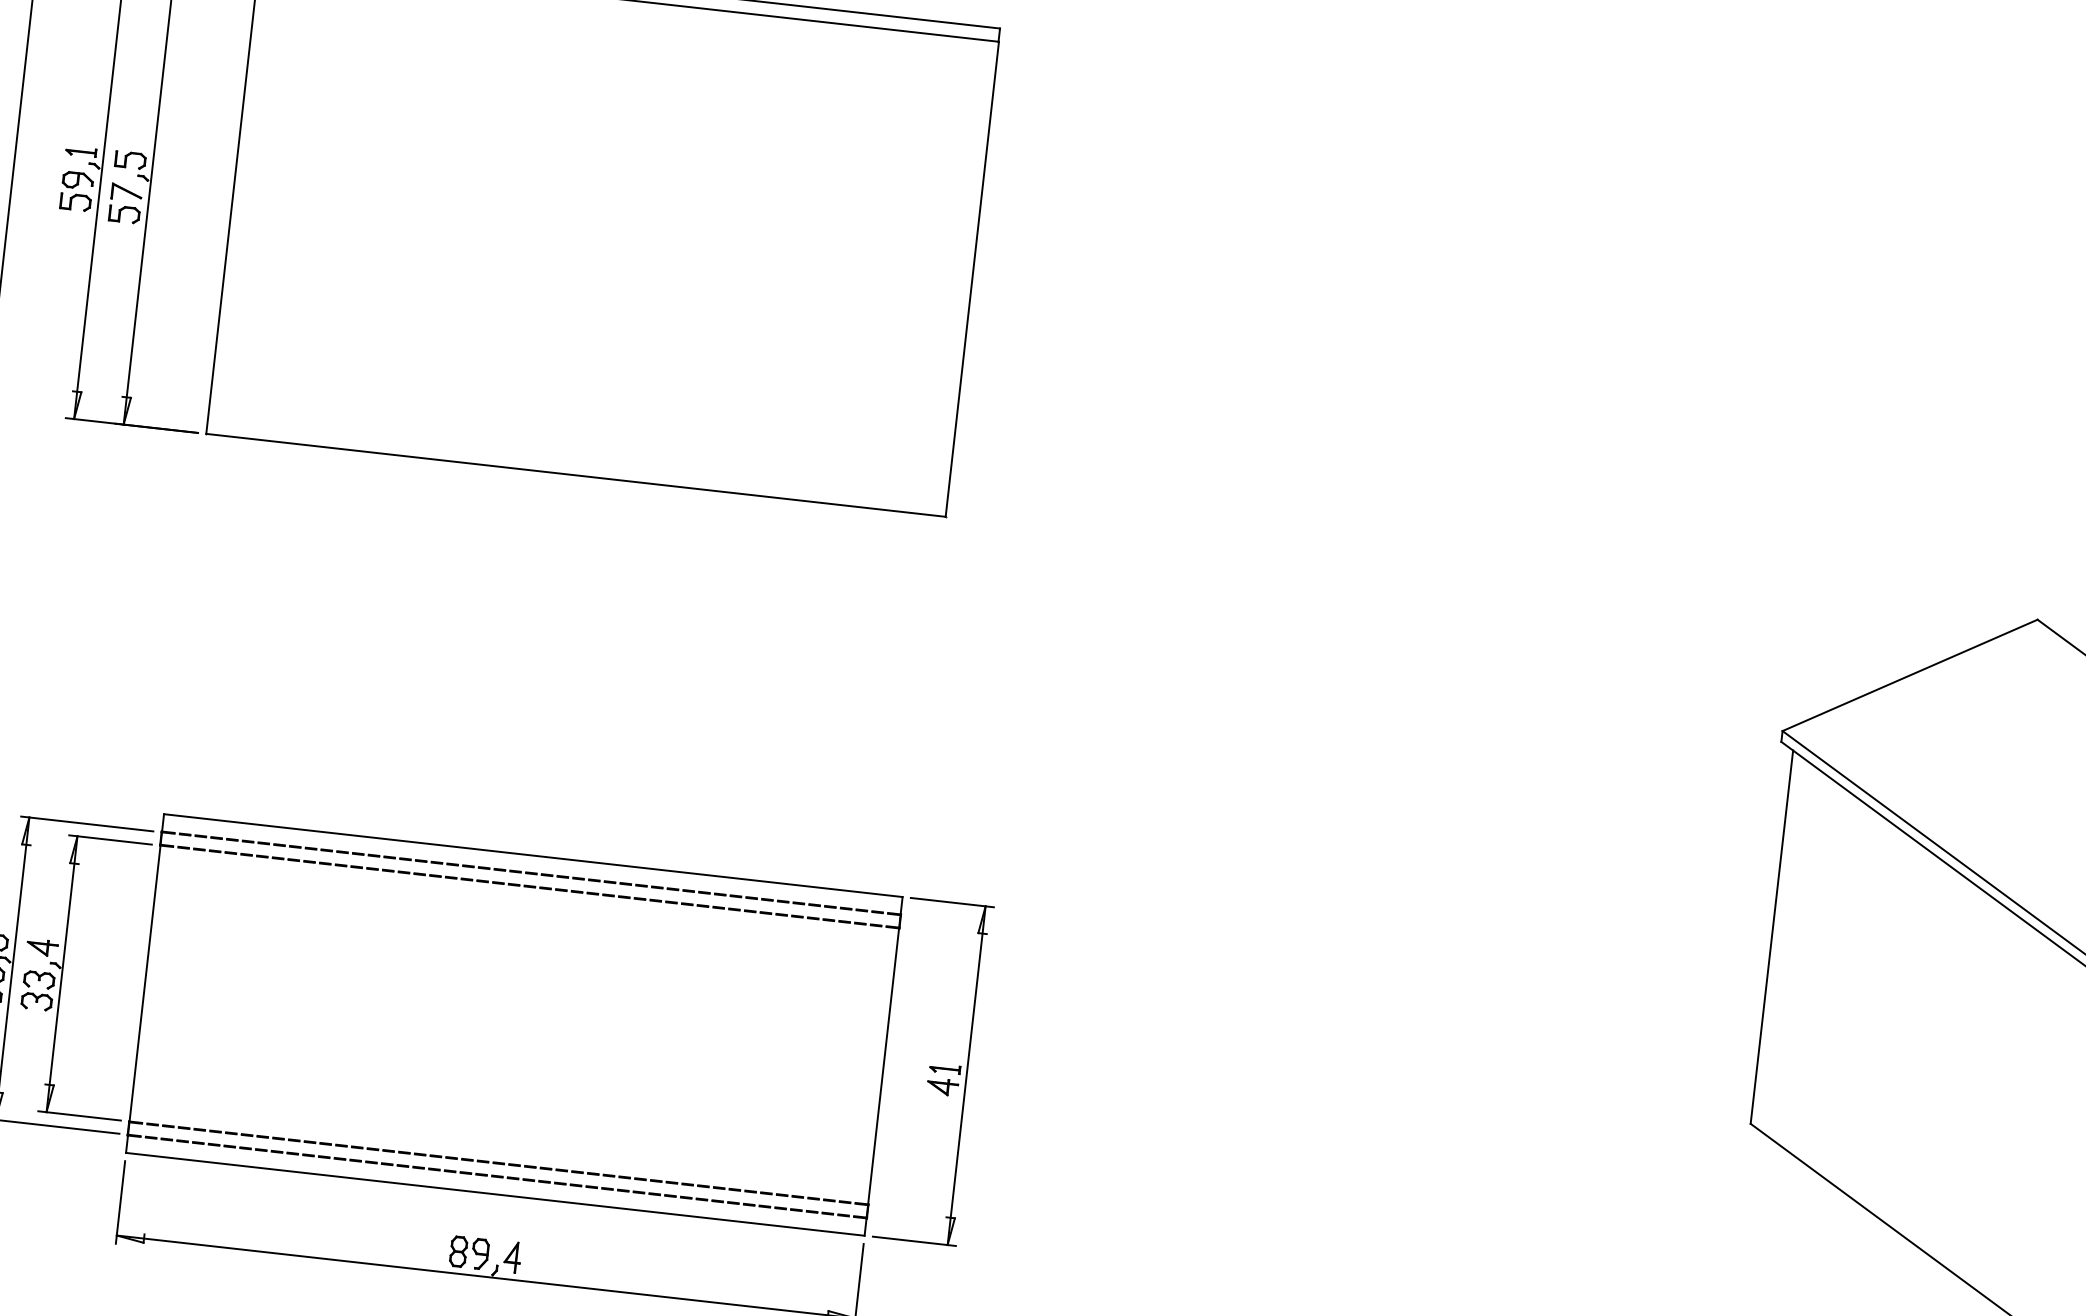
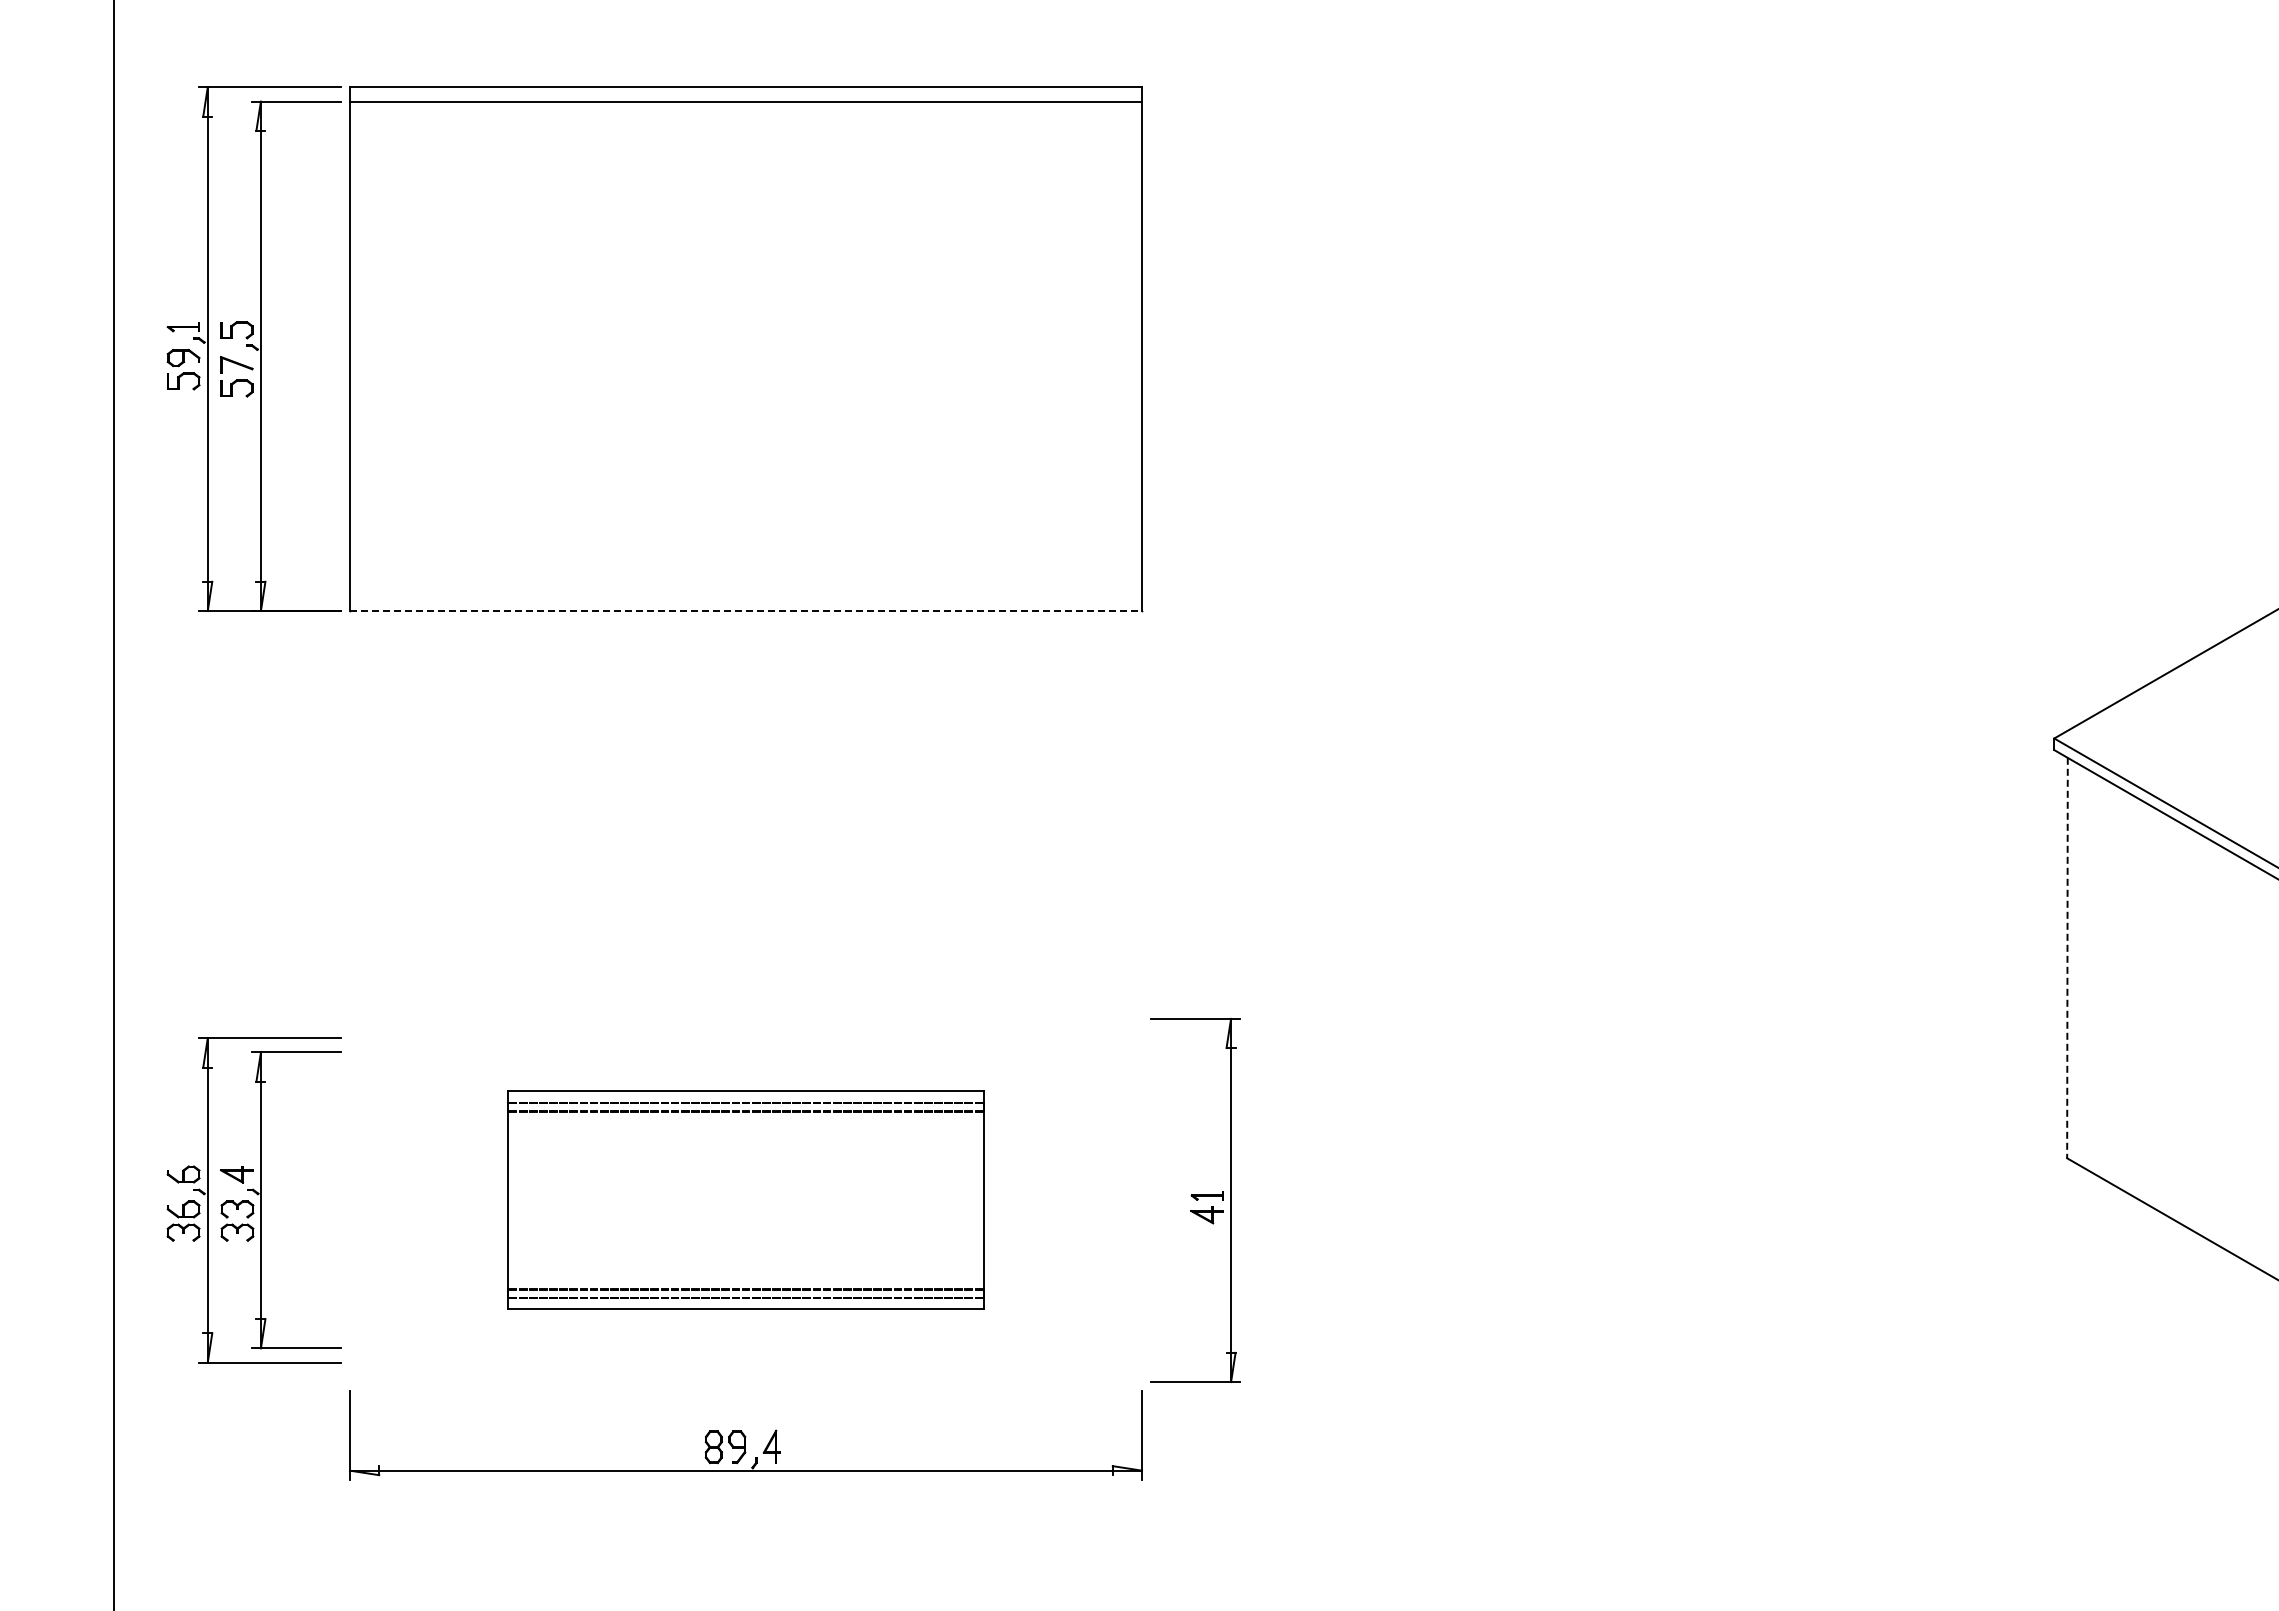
line: (576, 475) -> (746, 611), solid -> dashed
line: (1771, 937) -> (2067, 958), solid -> dashed
part: (513, 1024) -> (745, 1200), size x0.6

